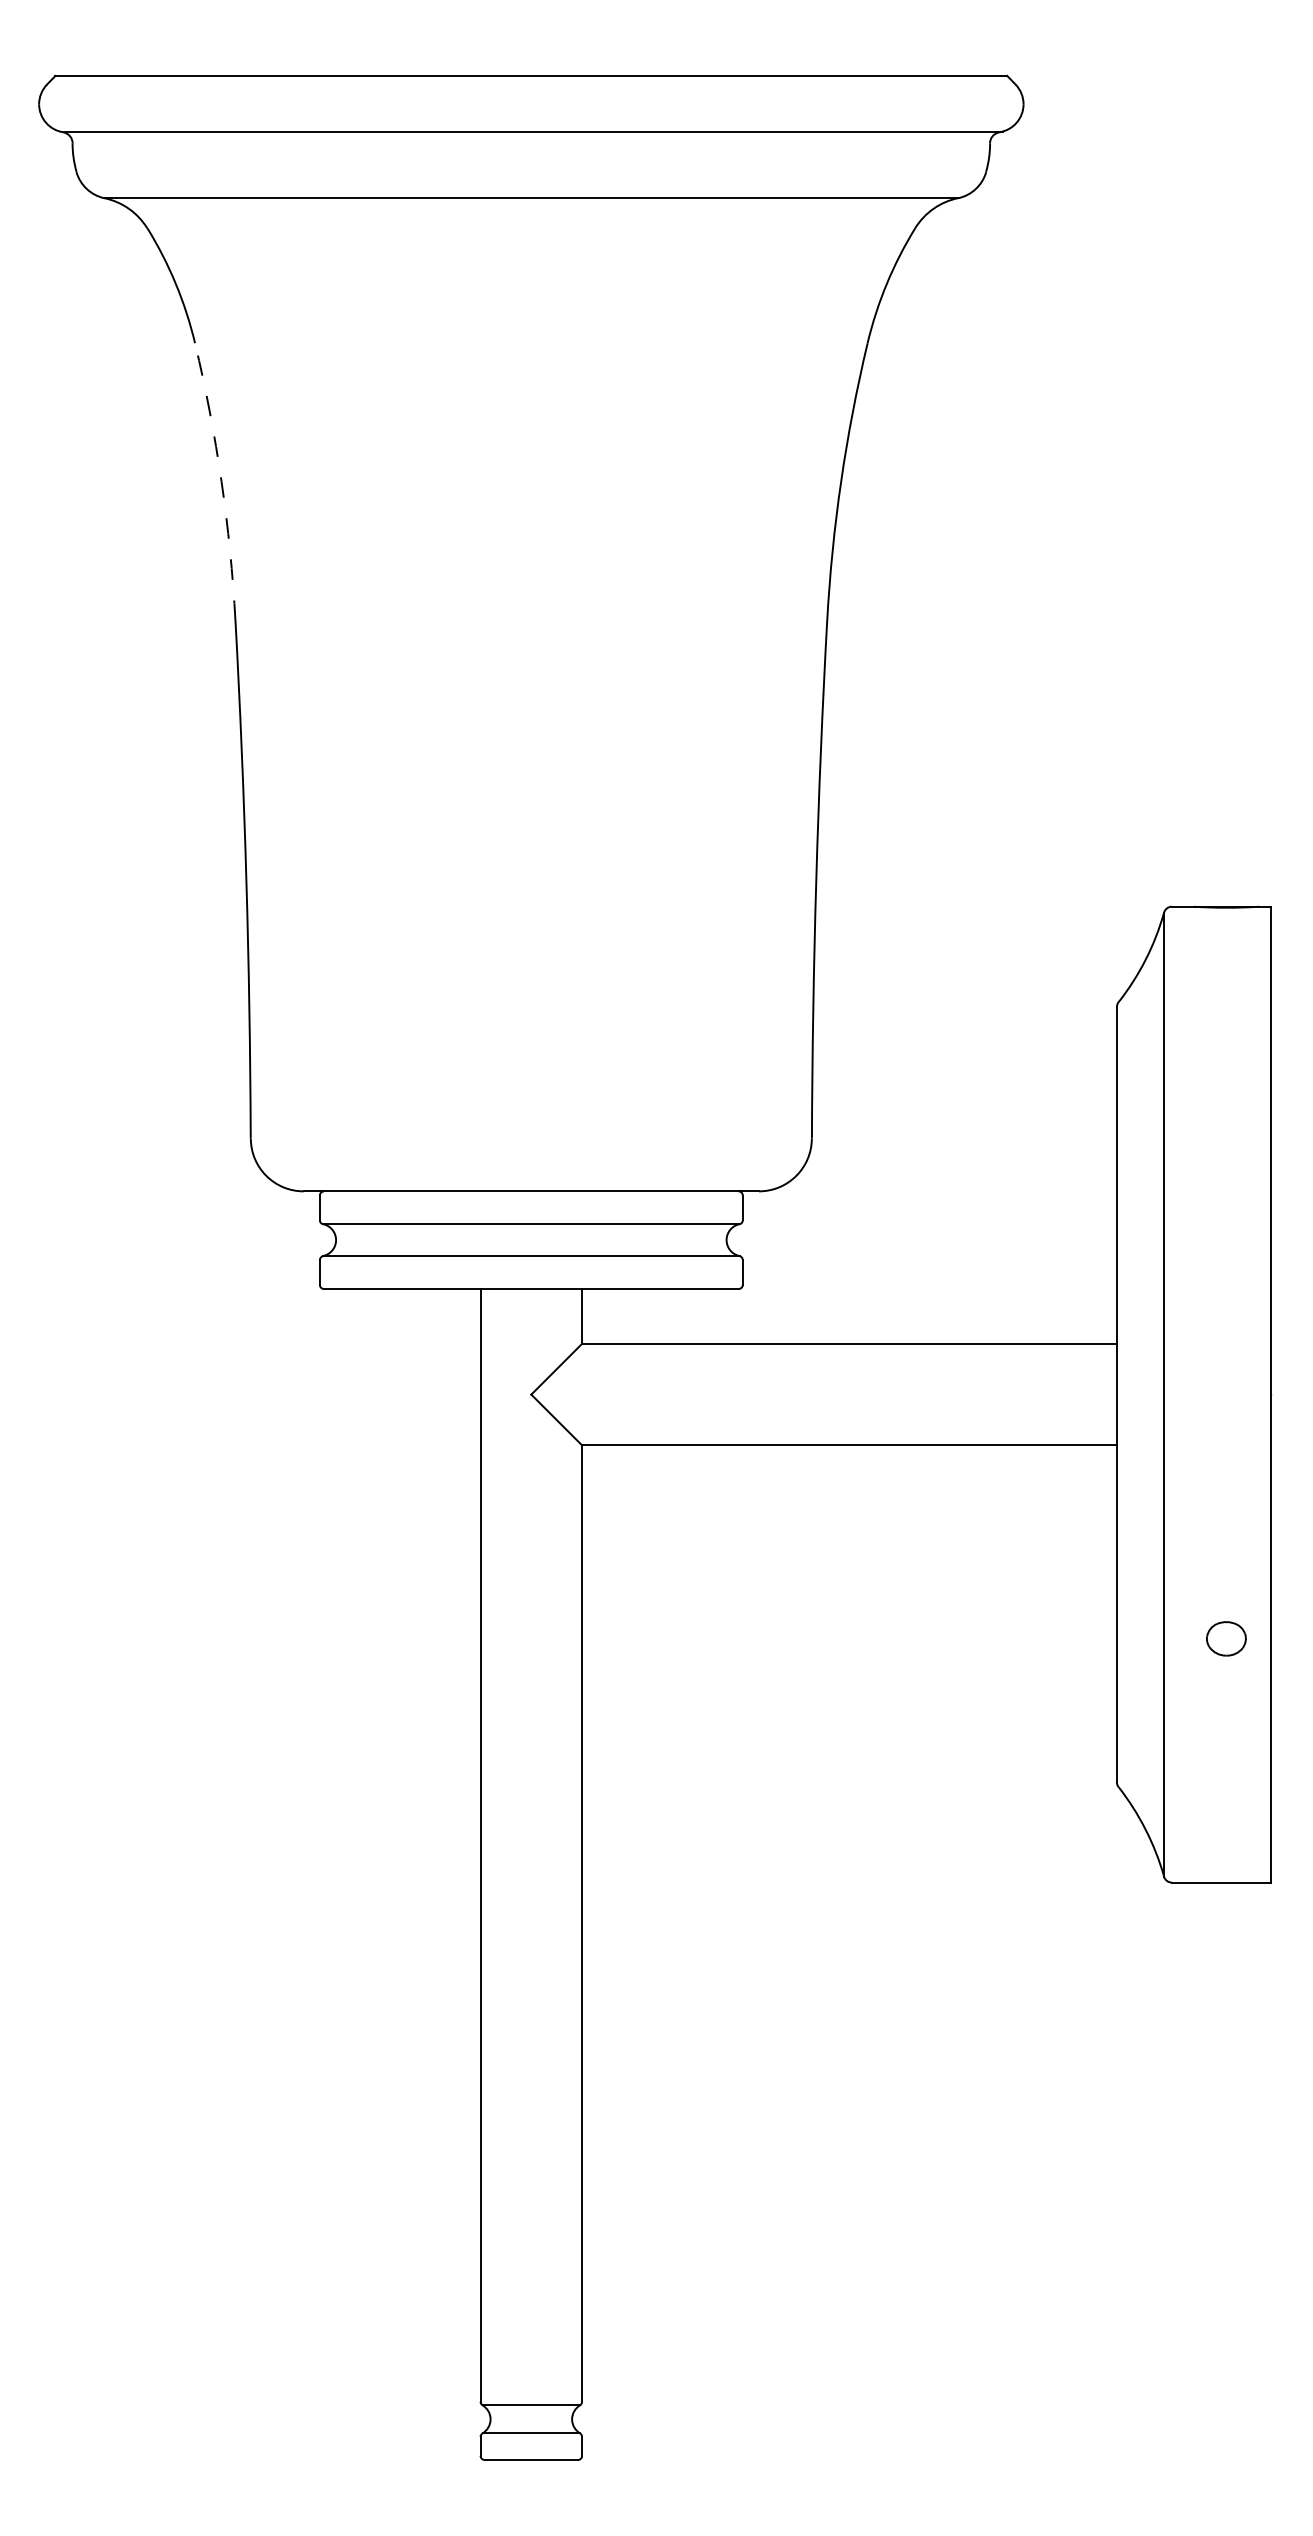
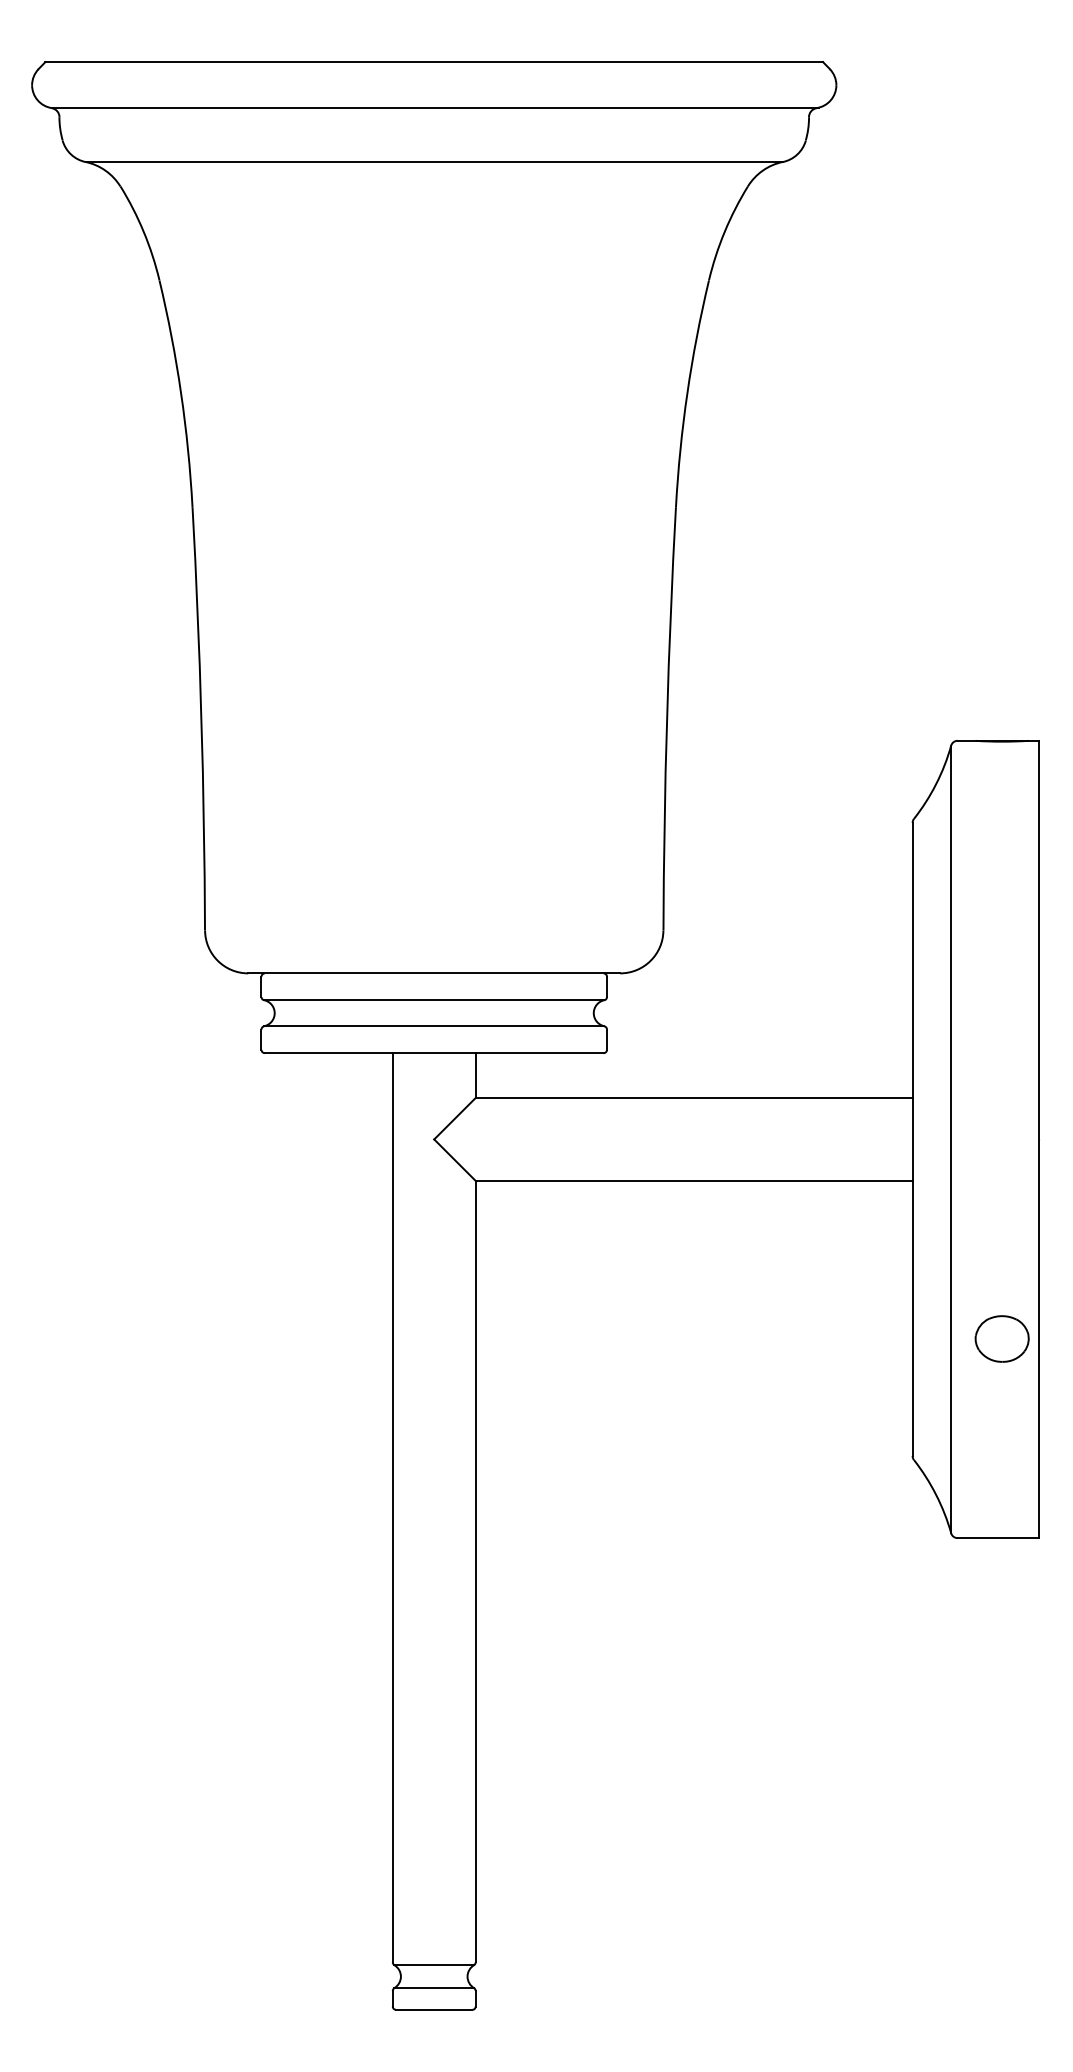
arc: (221, 481) -> (181, 393), dashed -> solid
part: (1225, 1638) -> (1001, 1338), size x1.67

